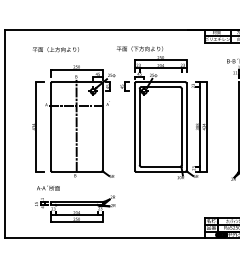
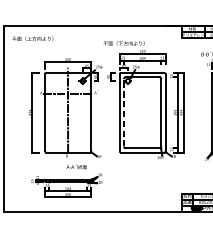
text: (55, 49) -> (32, 38), moved
line: (139, 126) -> (123, 112), solid -> dashed
text: (48, 187) -> (76, 166), moved

